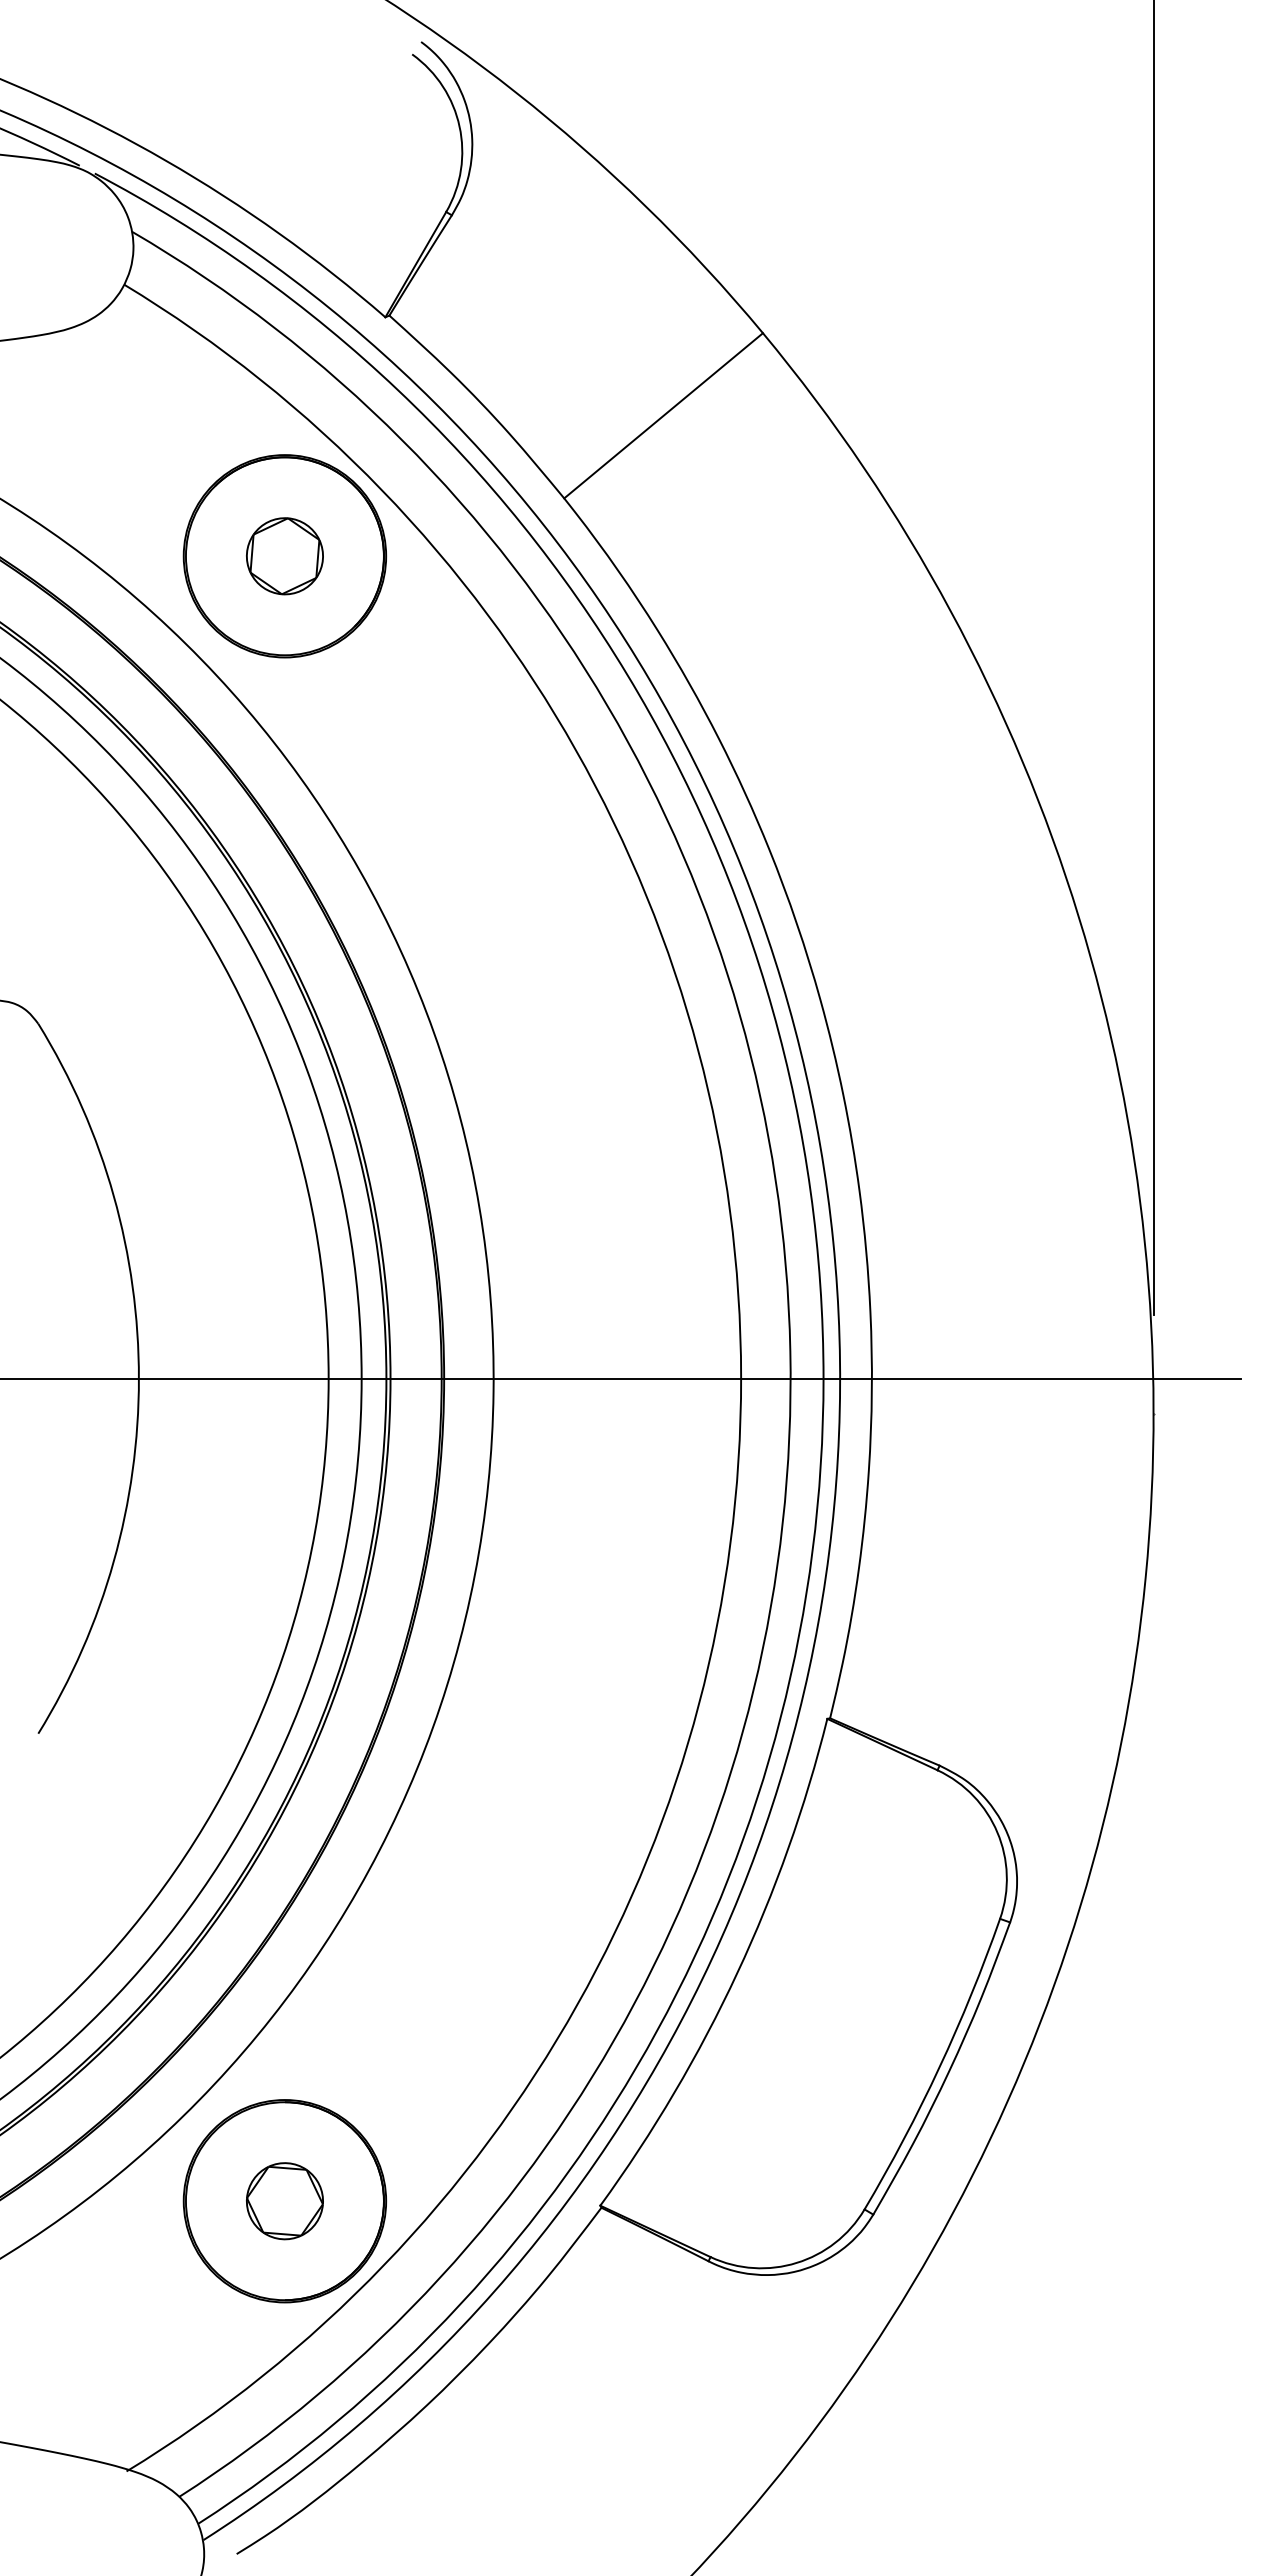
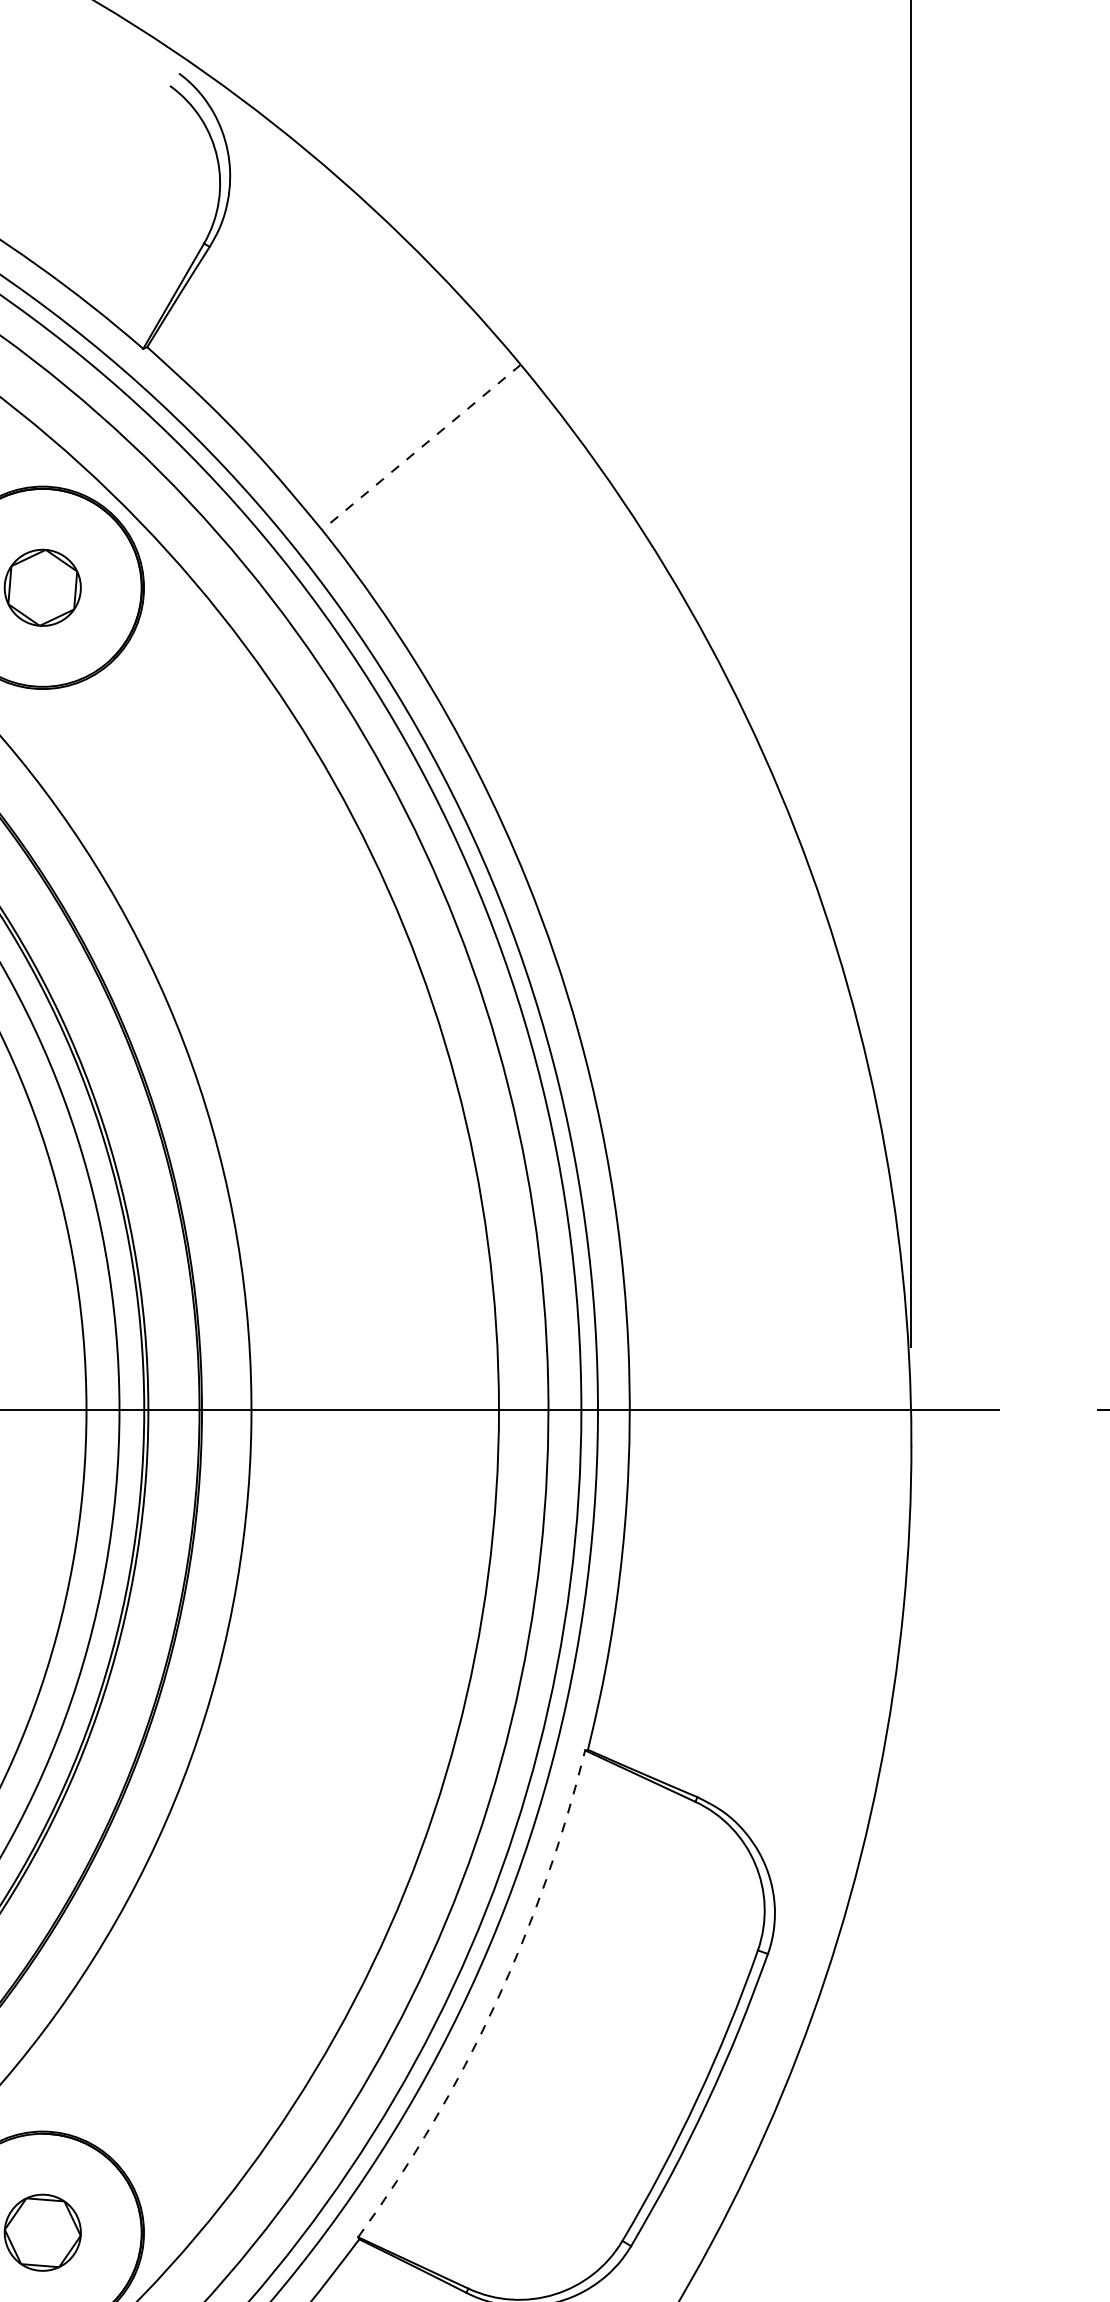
line: (663, 416) -> (421, 448), solid -> dashed
arc: (737, 1973) -> (495, 2005), solid -> dashed

